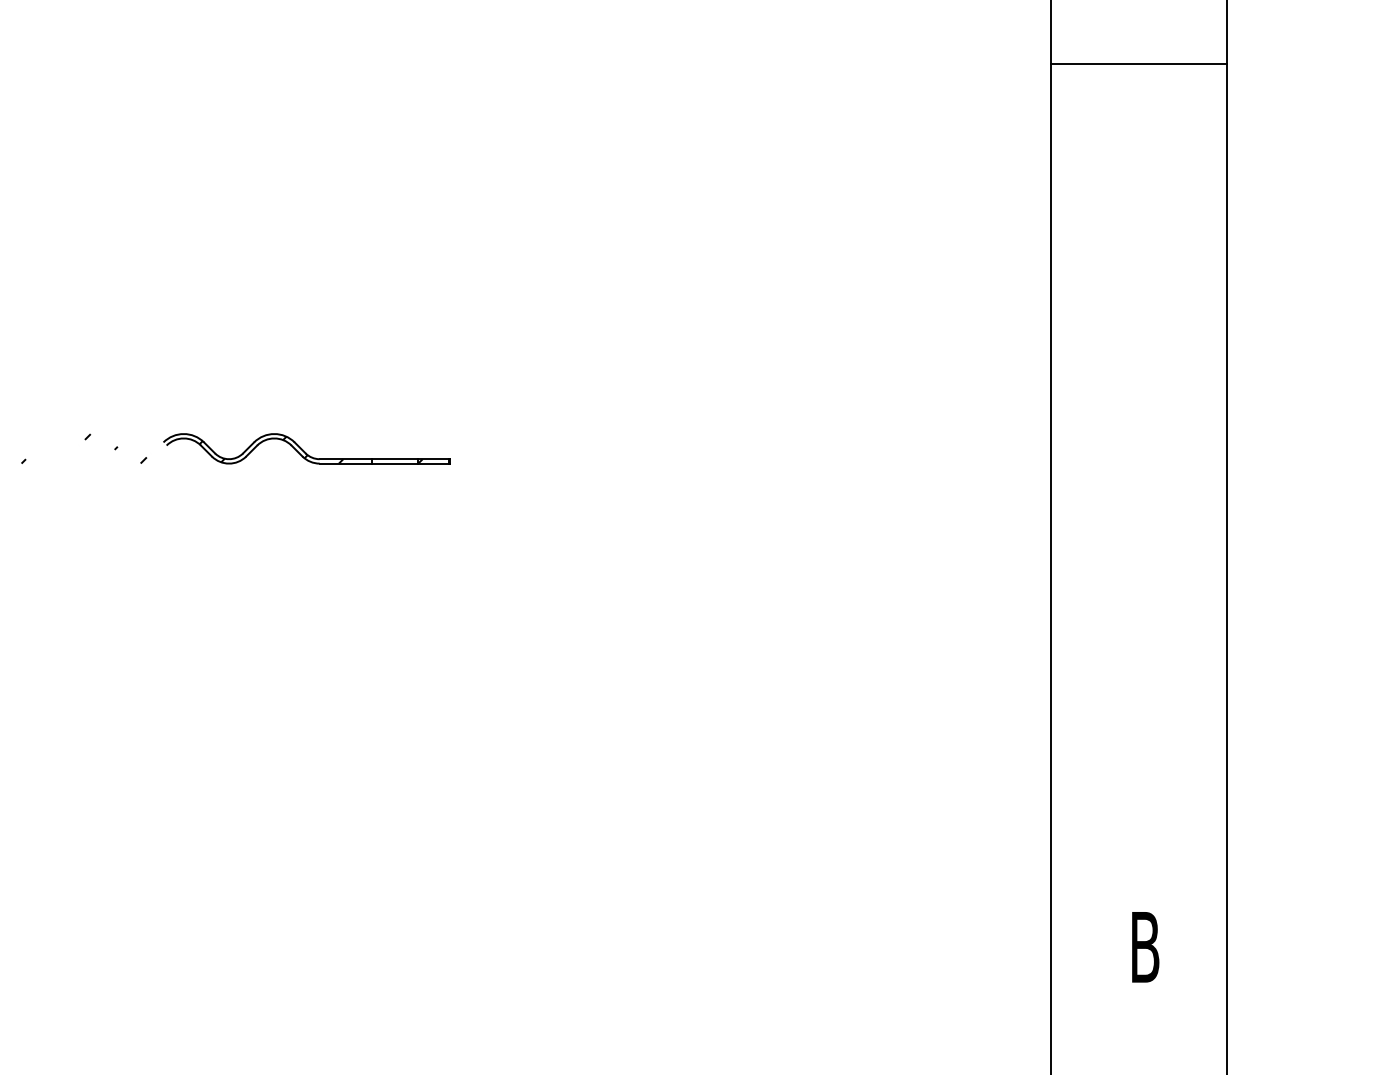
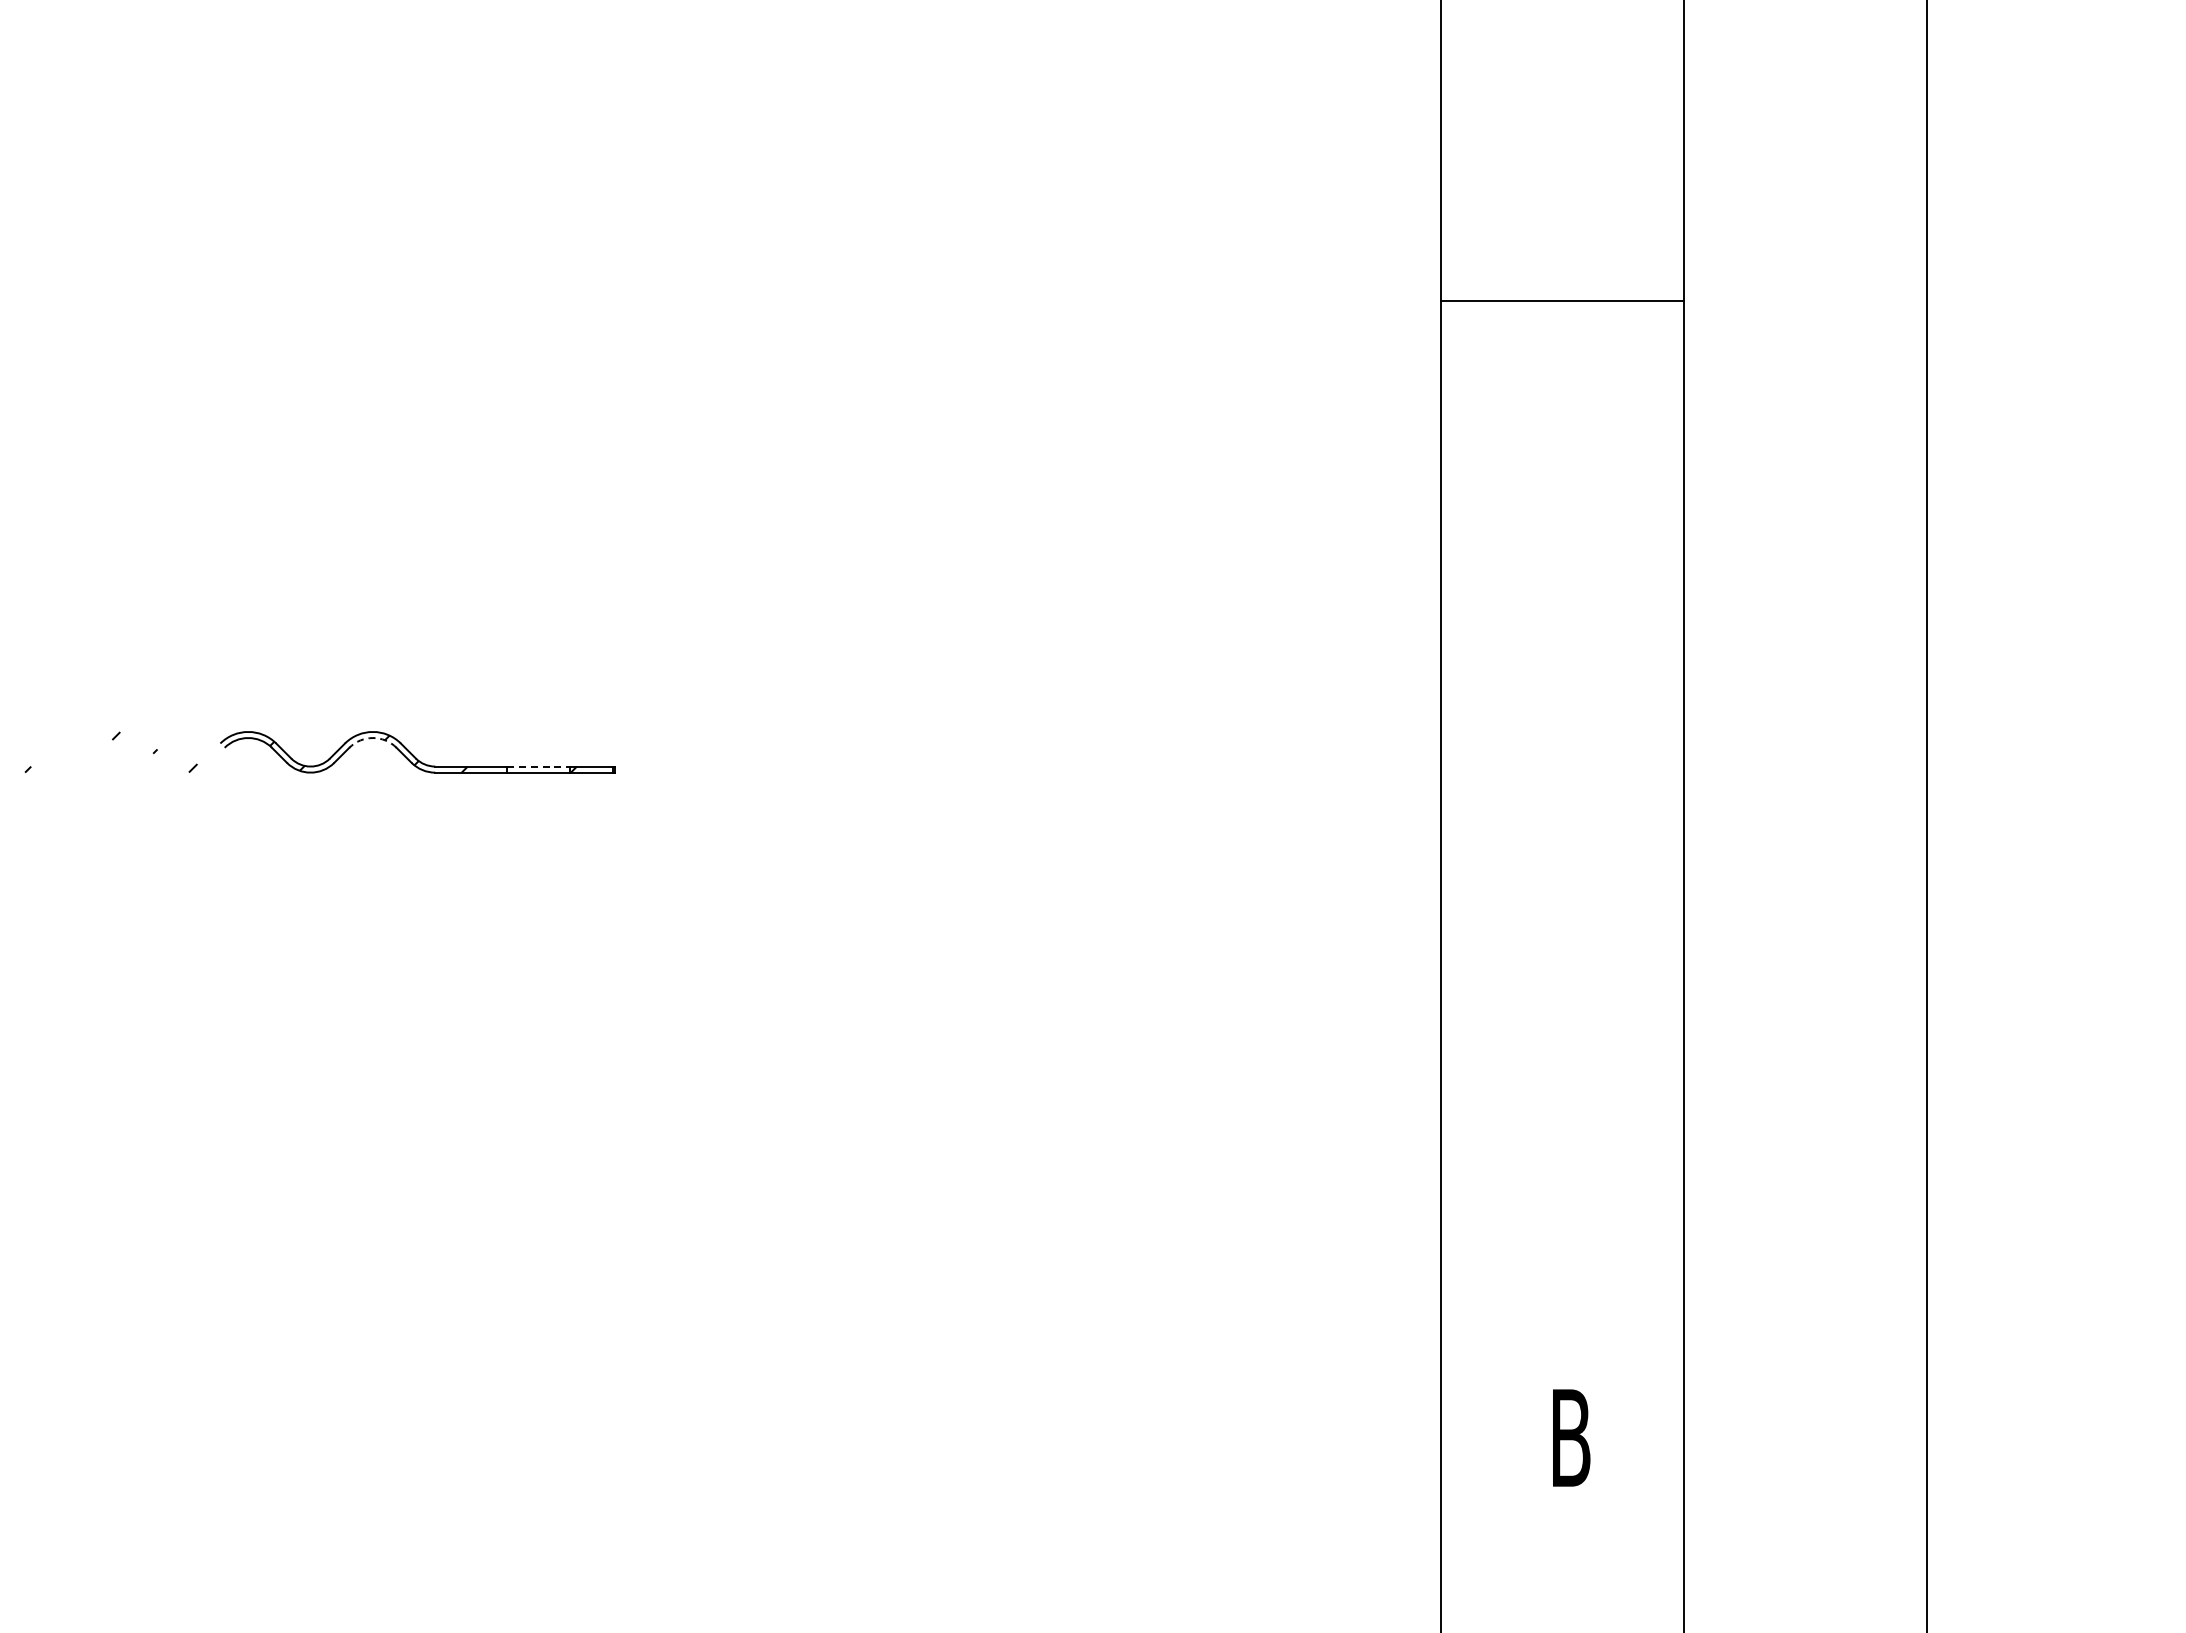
line: (1138, 64) -> (1561, 301), moved
arc: (274, 438) -> (372, 738), solid -> dashed
line: (394, 459) -> (538, 766), solid -> dashed

